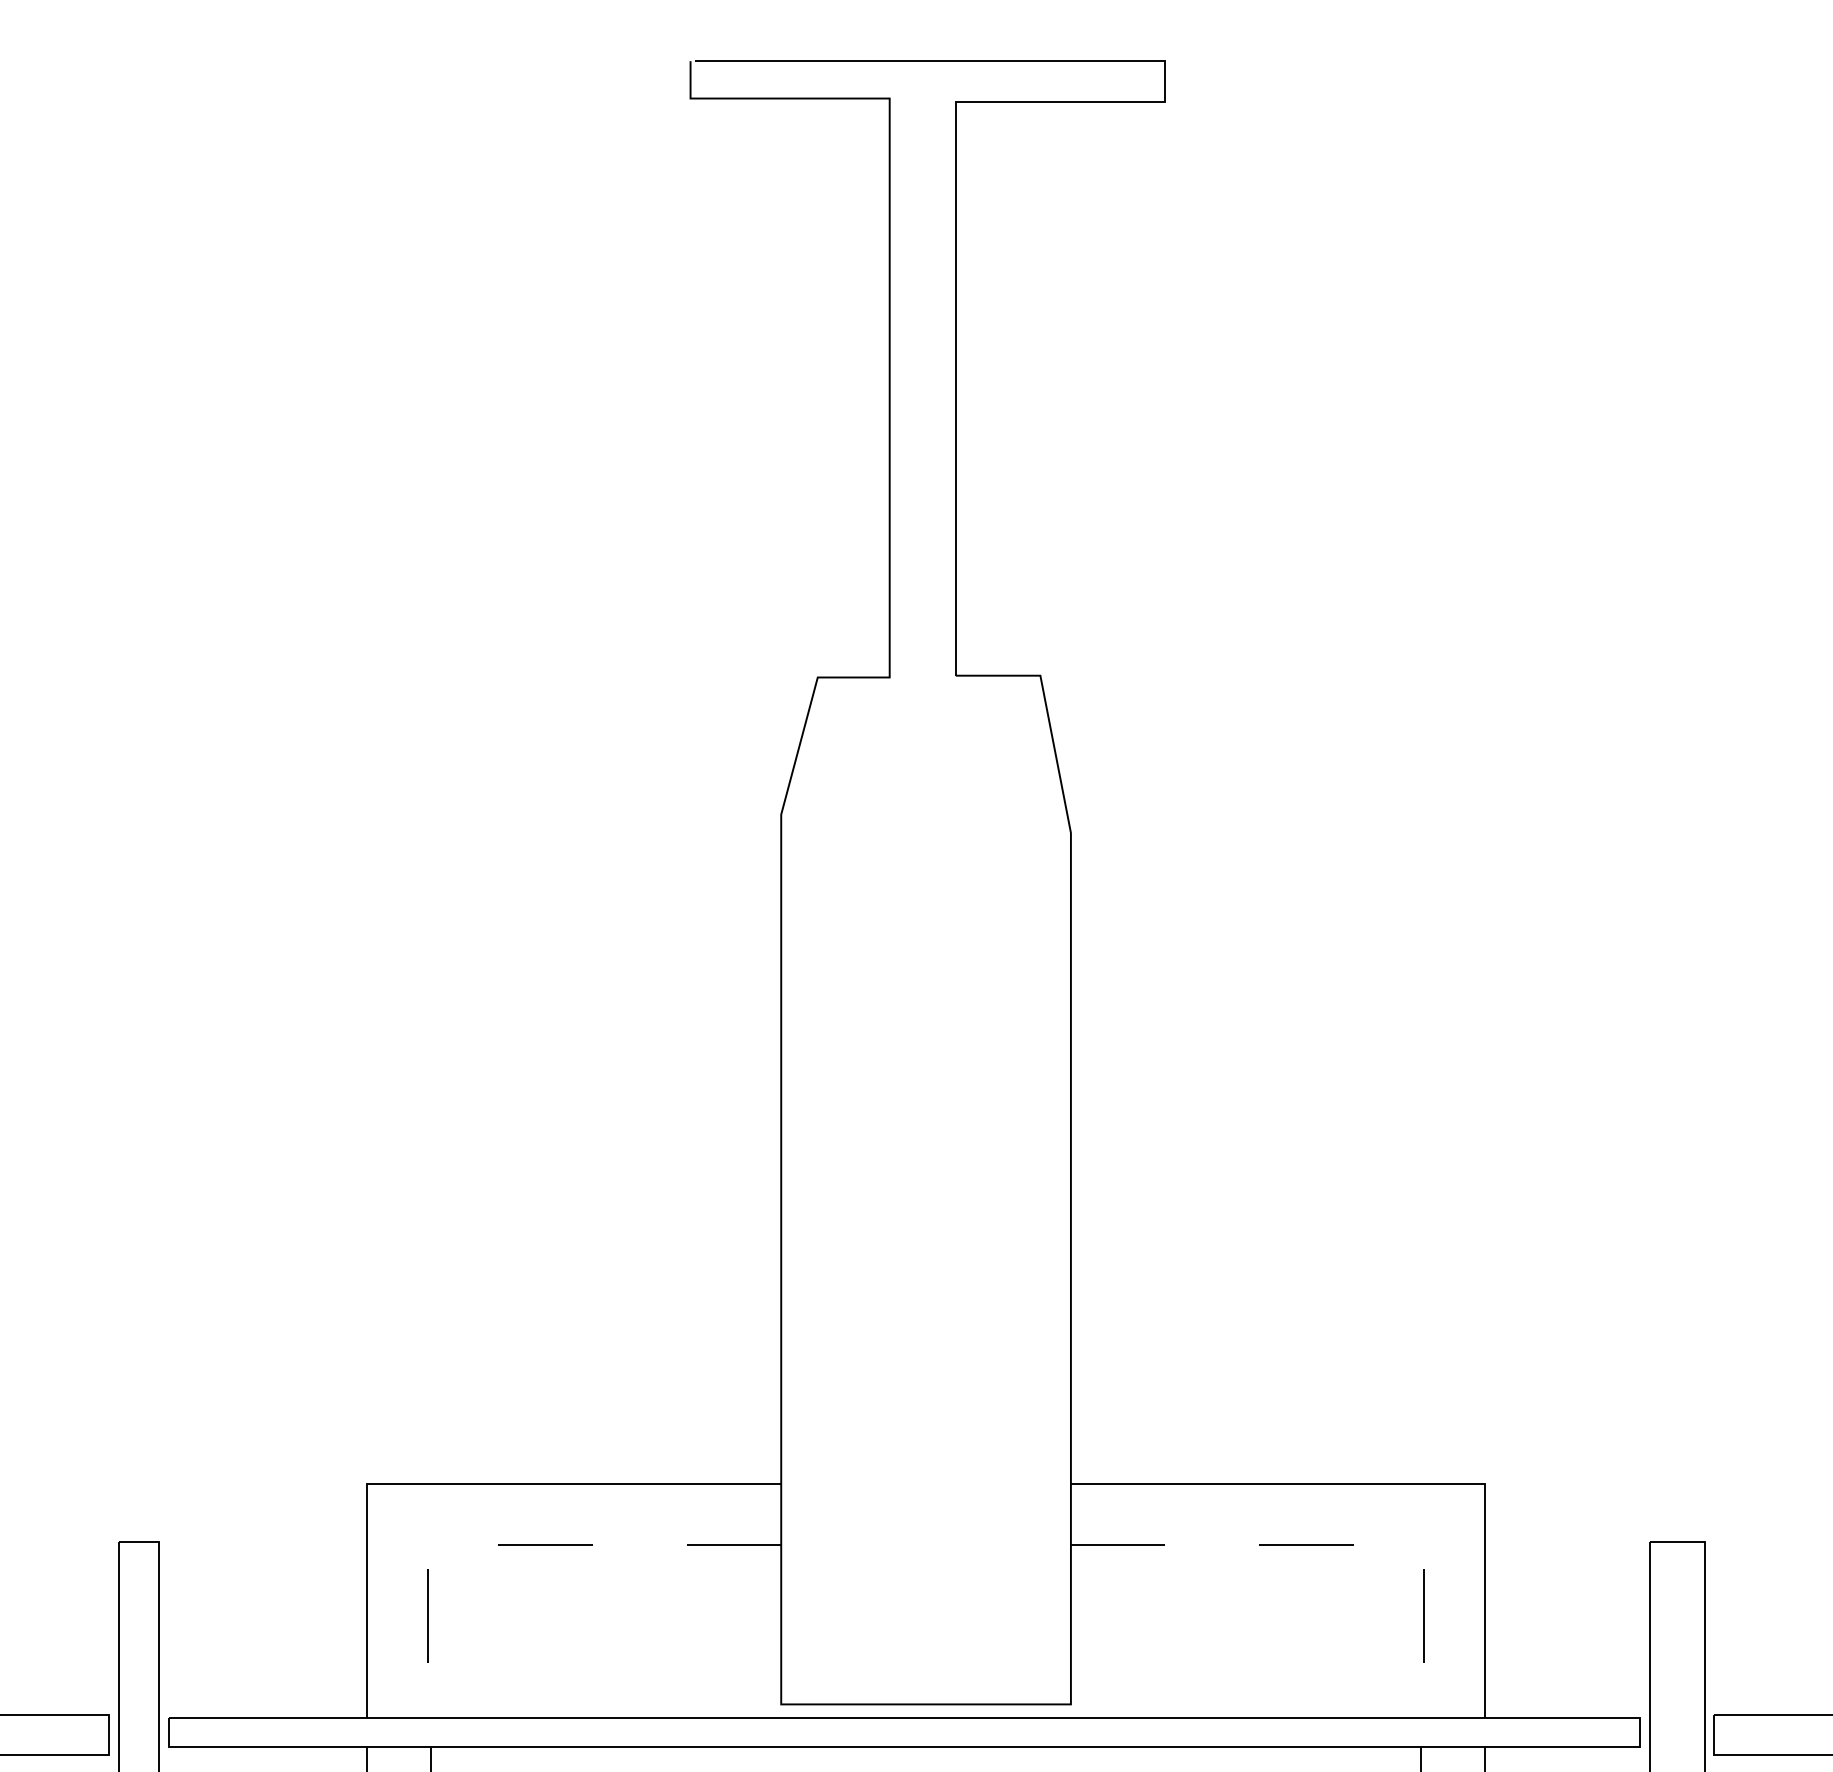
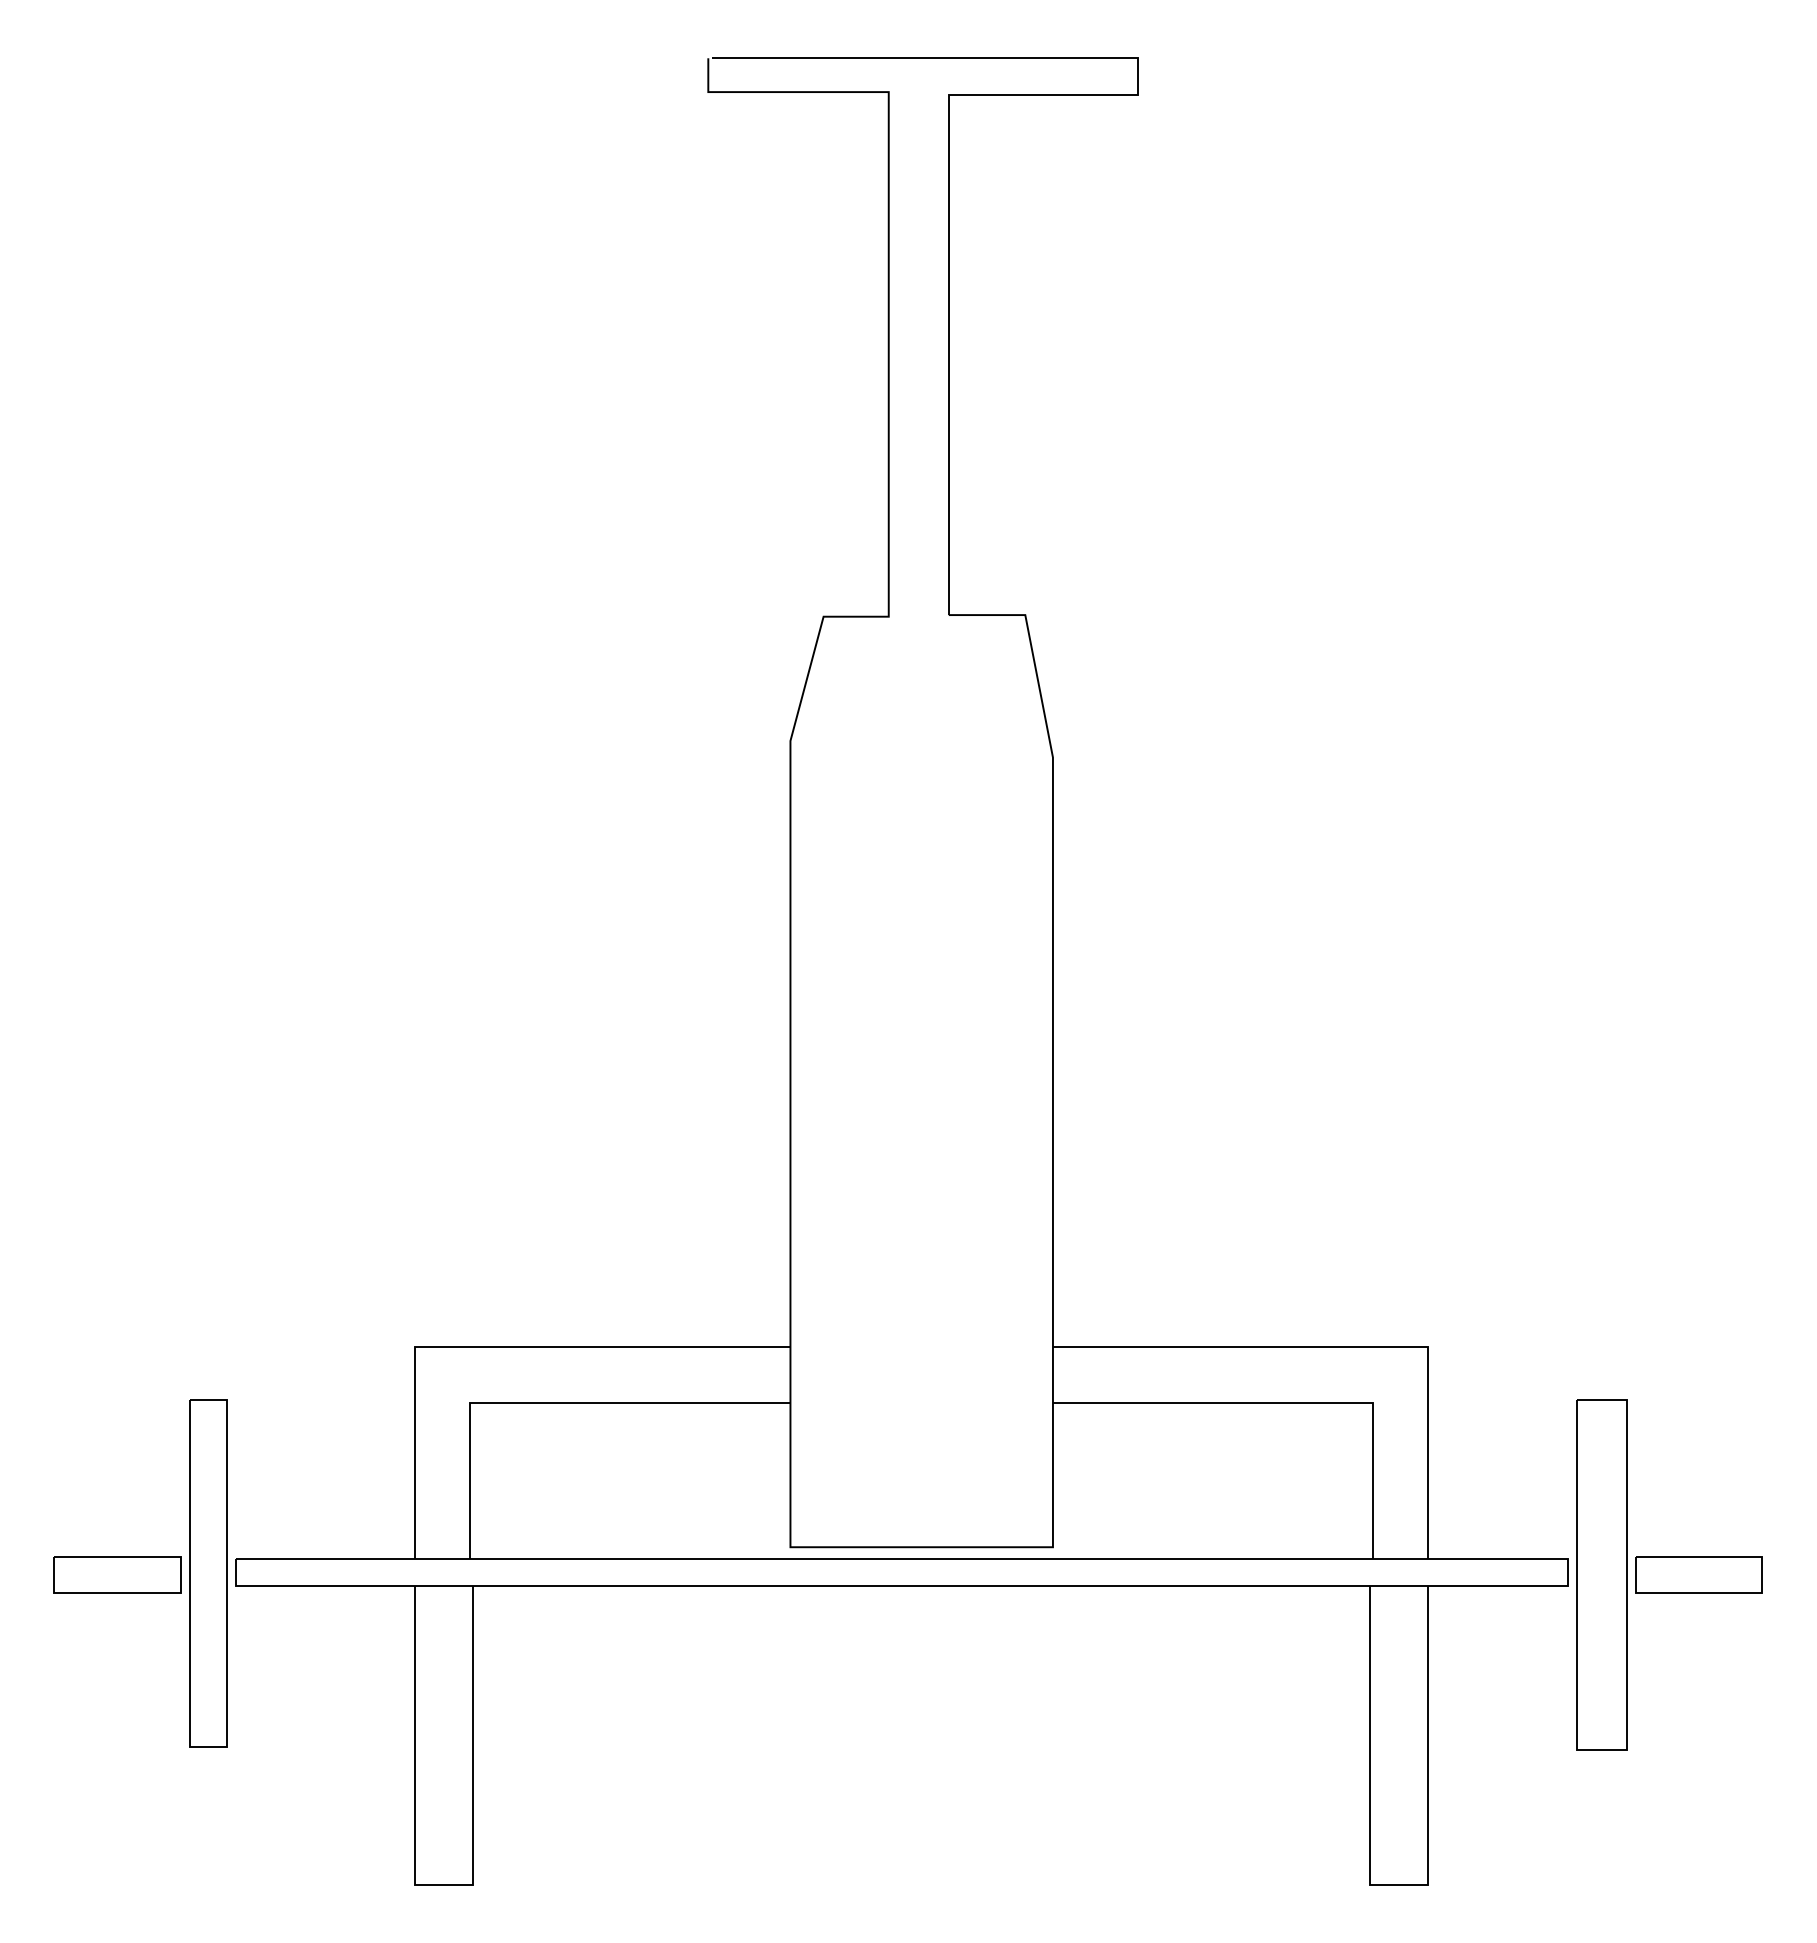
line: (517, 1544) -> (551, 1402), dashed -> solid
line: (1334, 1544) -> (1291, 1402), dashed -> solid

